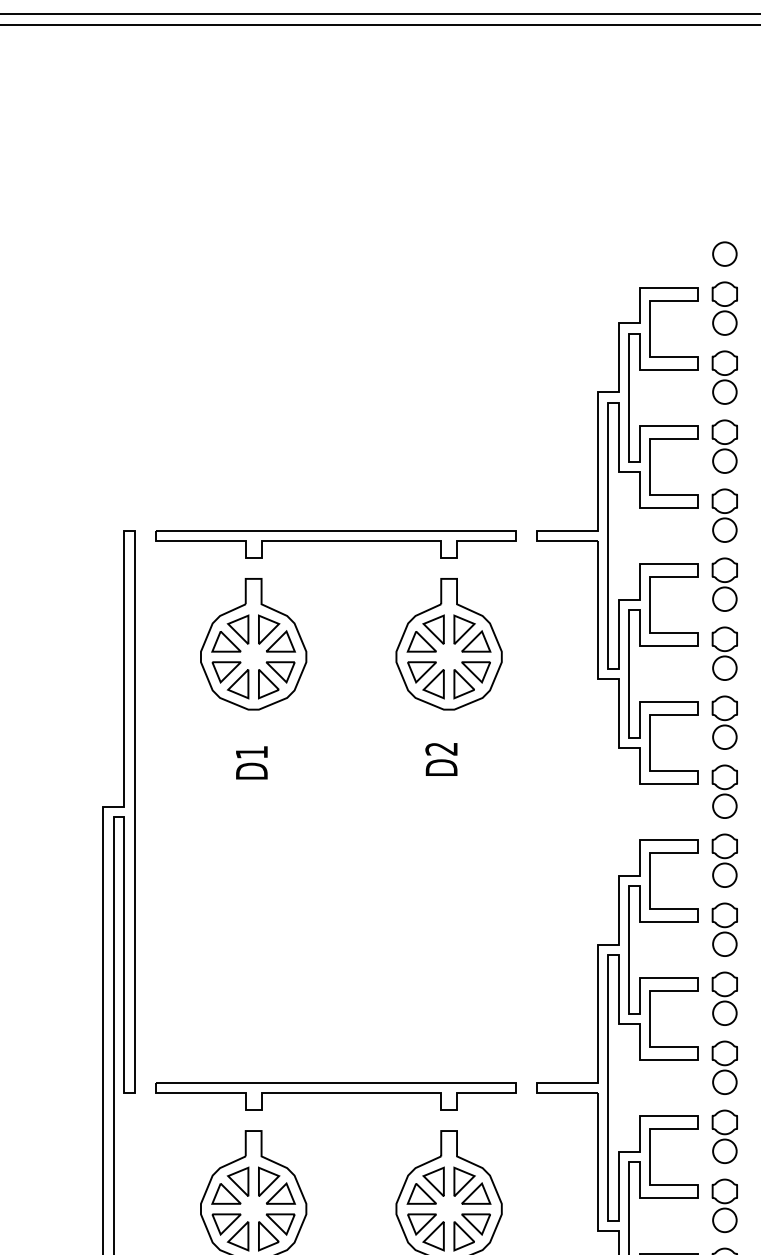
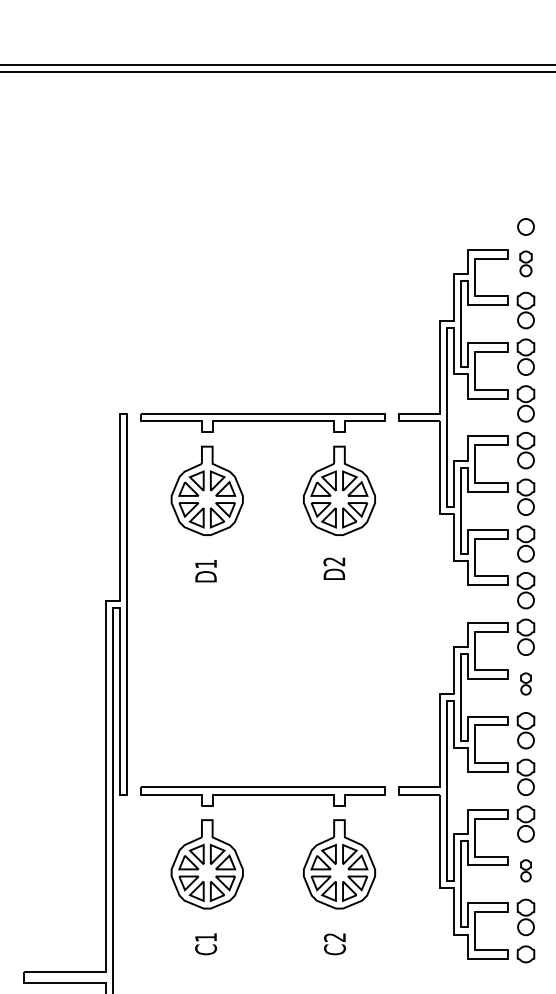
part: (724, 308) -> (525, 263), size x0.7
part: (724, 929) -> (525, 683), size x0.6
part: (724, 1205) -> (525, 870), size x0.6

